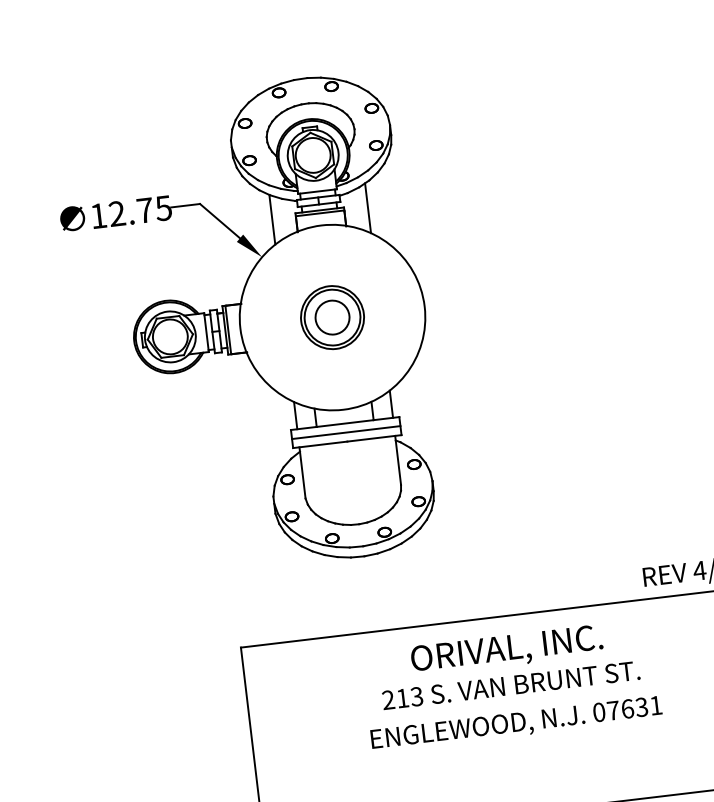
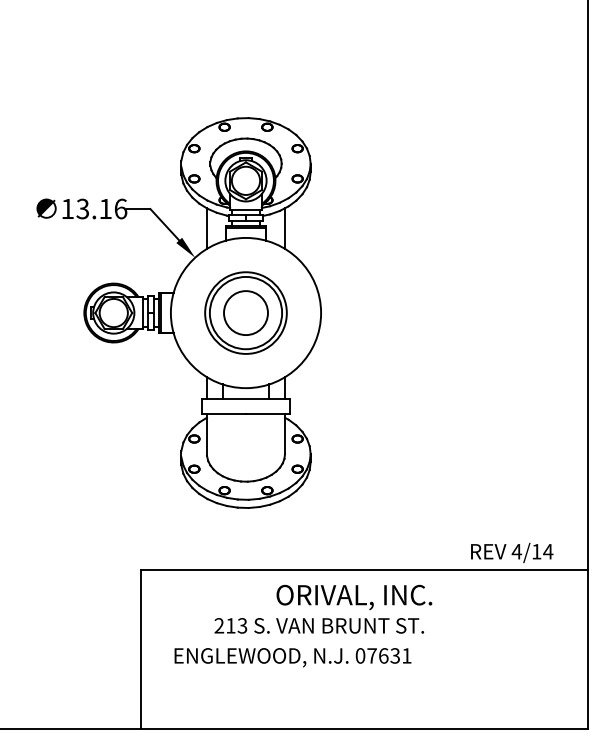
text: (139, 210) -> (101, 208), 12.75 -> 13.16
part: (331, 316) -> (245, 312), size x1.6
line: (345, 432) -> (245, 406), removed
text: (510, 685) -> (318, 625), moved
text: (516, 724) -> (292, 657), moved

